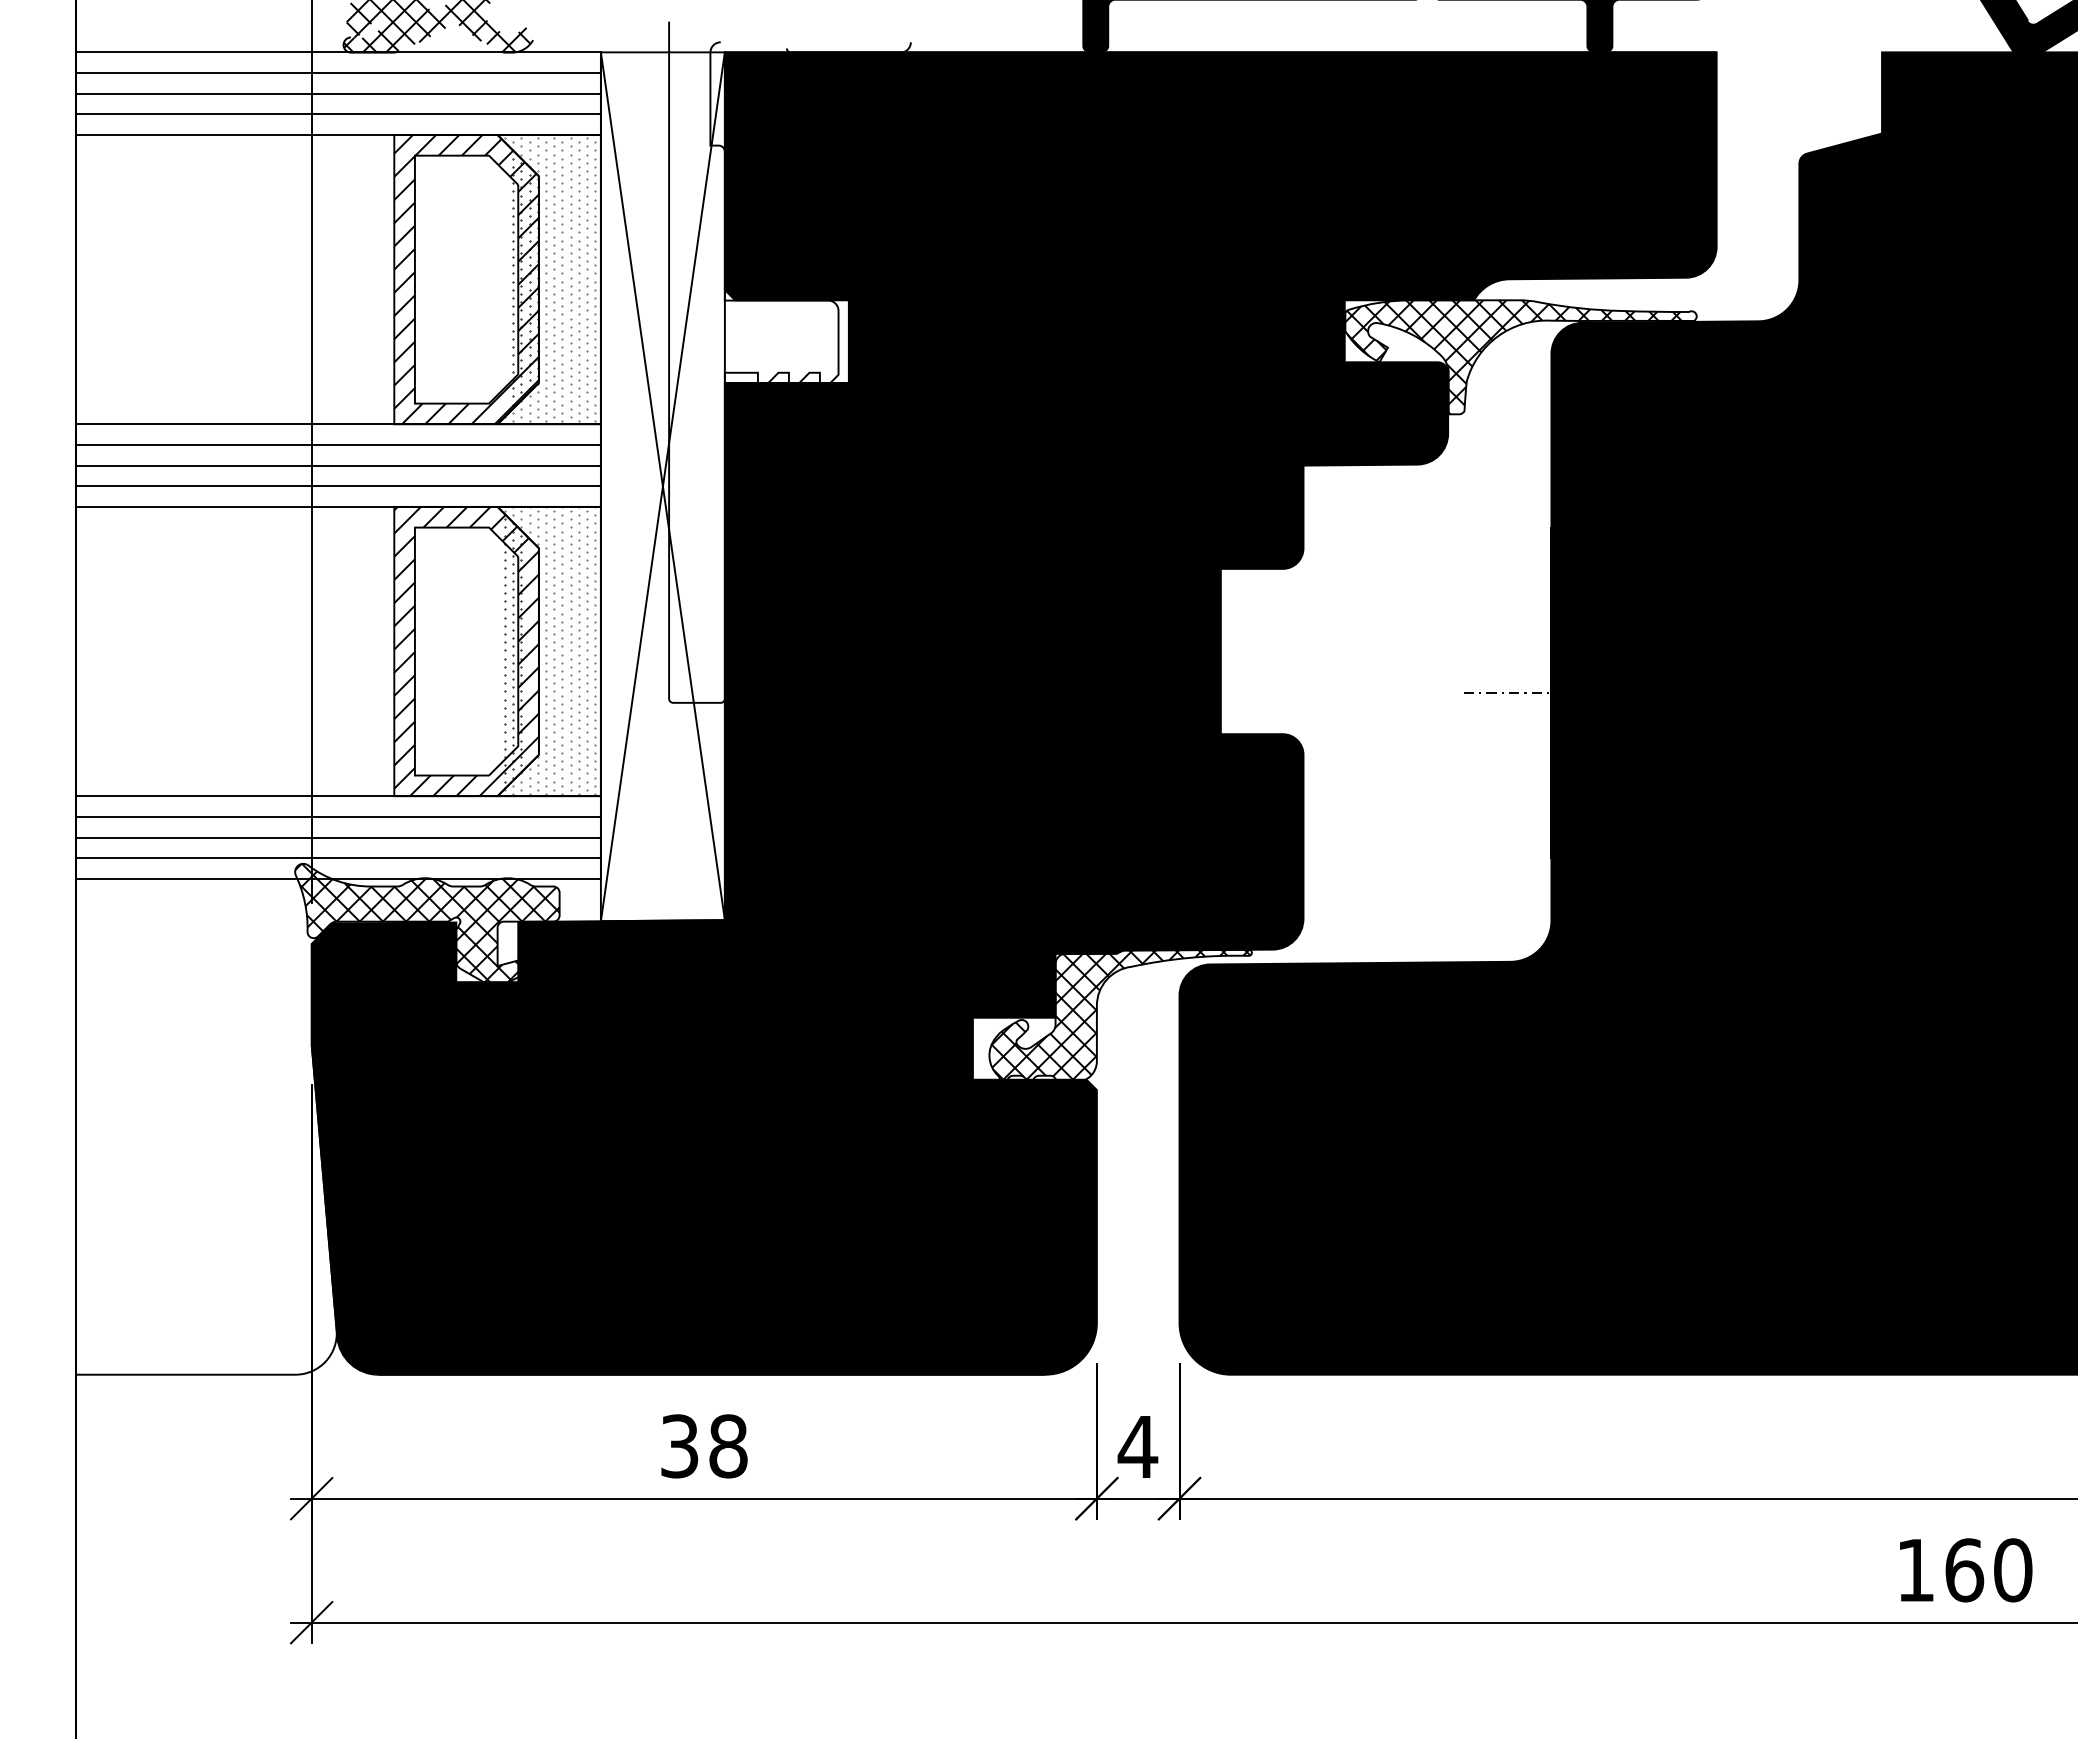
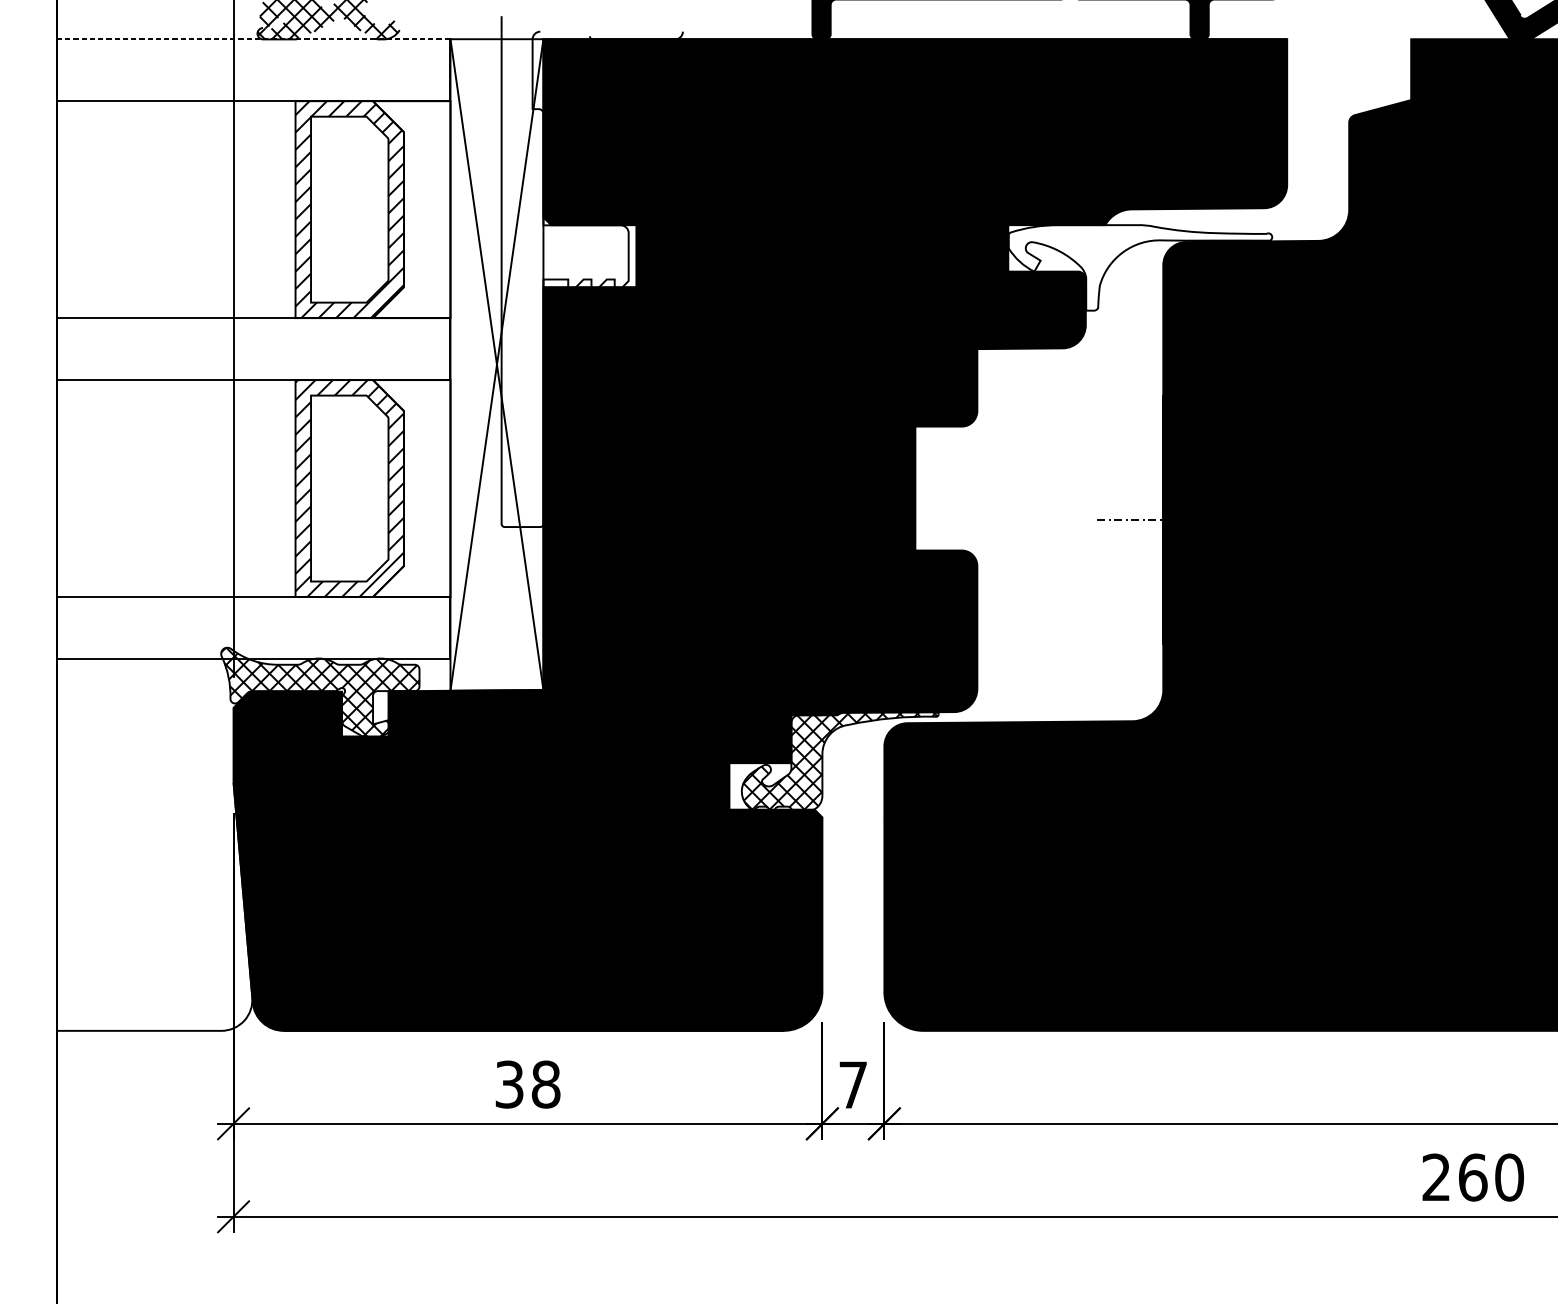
line: (338, 52) -> (253, 39), solid -> dashed
line: (338, 73) -> (253, 55), removed
line: (338, 93) -> (253, 70), removed
line: (338, 114) -> (253, 85), removed
hatch: (549, 279) -> (411, 209), removed
hatch: (1513, 357) -> (1134, 268), removed
line: (338, 444) -> (253, 333), removed
line: (338, 465) -> (253, 349), removed
line: (338, 486) -> (253, 364), removed
hatch: (549, 649) -> (411, 487), removed
line: (338, 816) -> (253, 612), removed
line: (338, 837) -> (253, 628), removed
line: (338, 858) -> (253, 643), removed
text: (1137, 1446) -> (852, 1084), 4 -> 7
text: (1915, 1569) -> (1436, 1176), 160 -> 260

